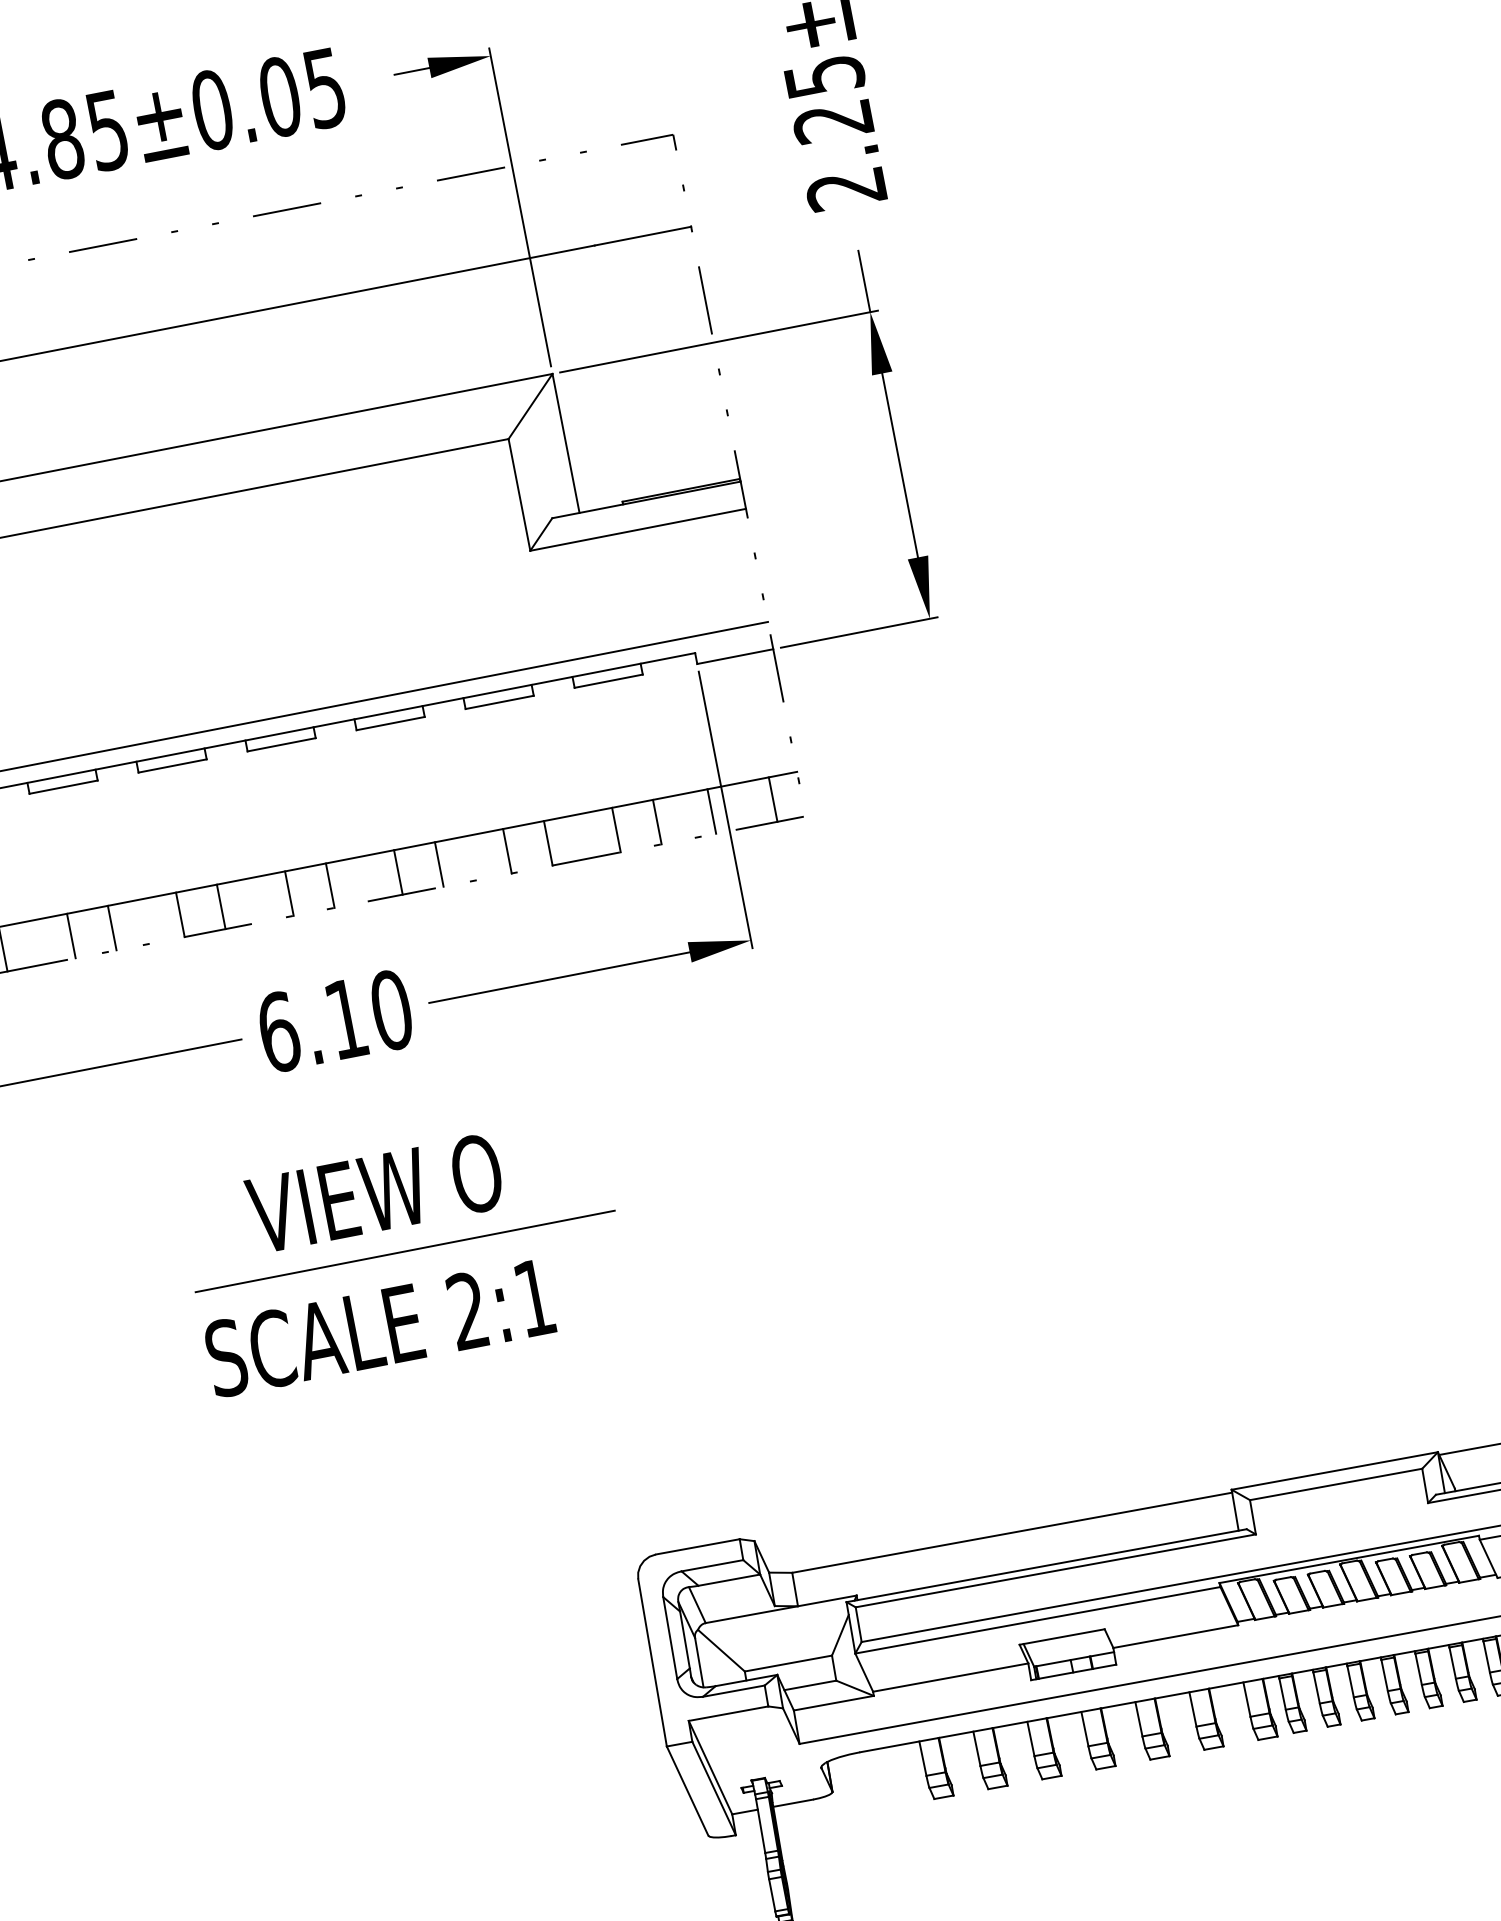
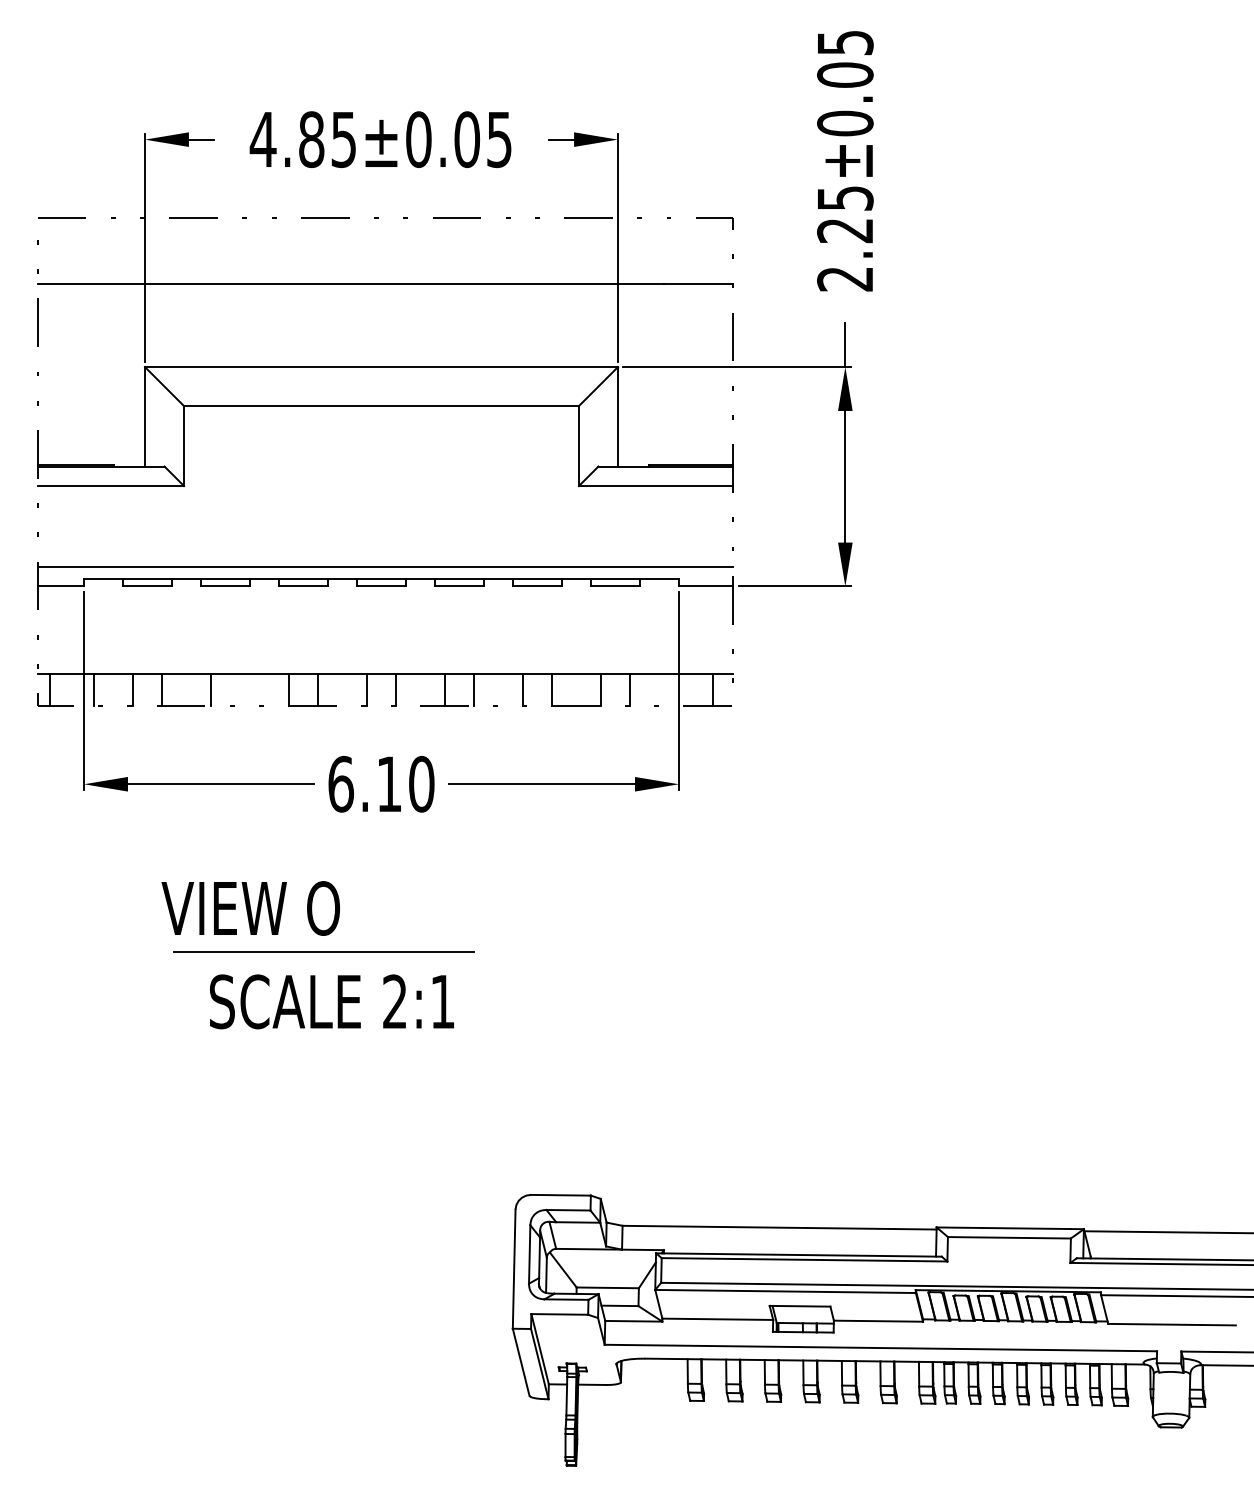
line: (712, 811) -> (669, 690), removed
line: (112, 928) -> (240, 690), removed
text: (374, 1193) -> (250, 908), moved
line: (404, 1250) -> (323, 951), moved
text: (379, 1327) -> (331, 1001), moved

